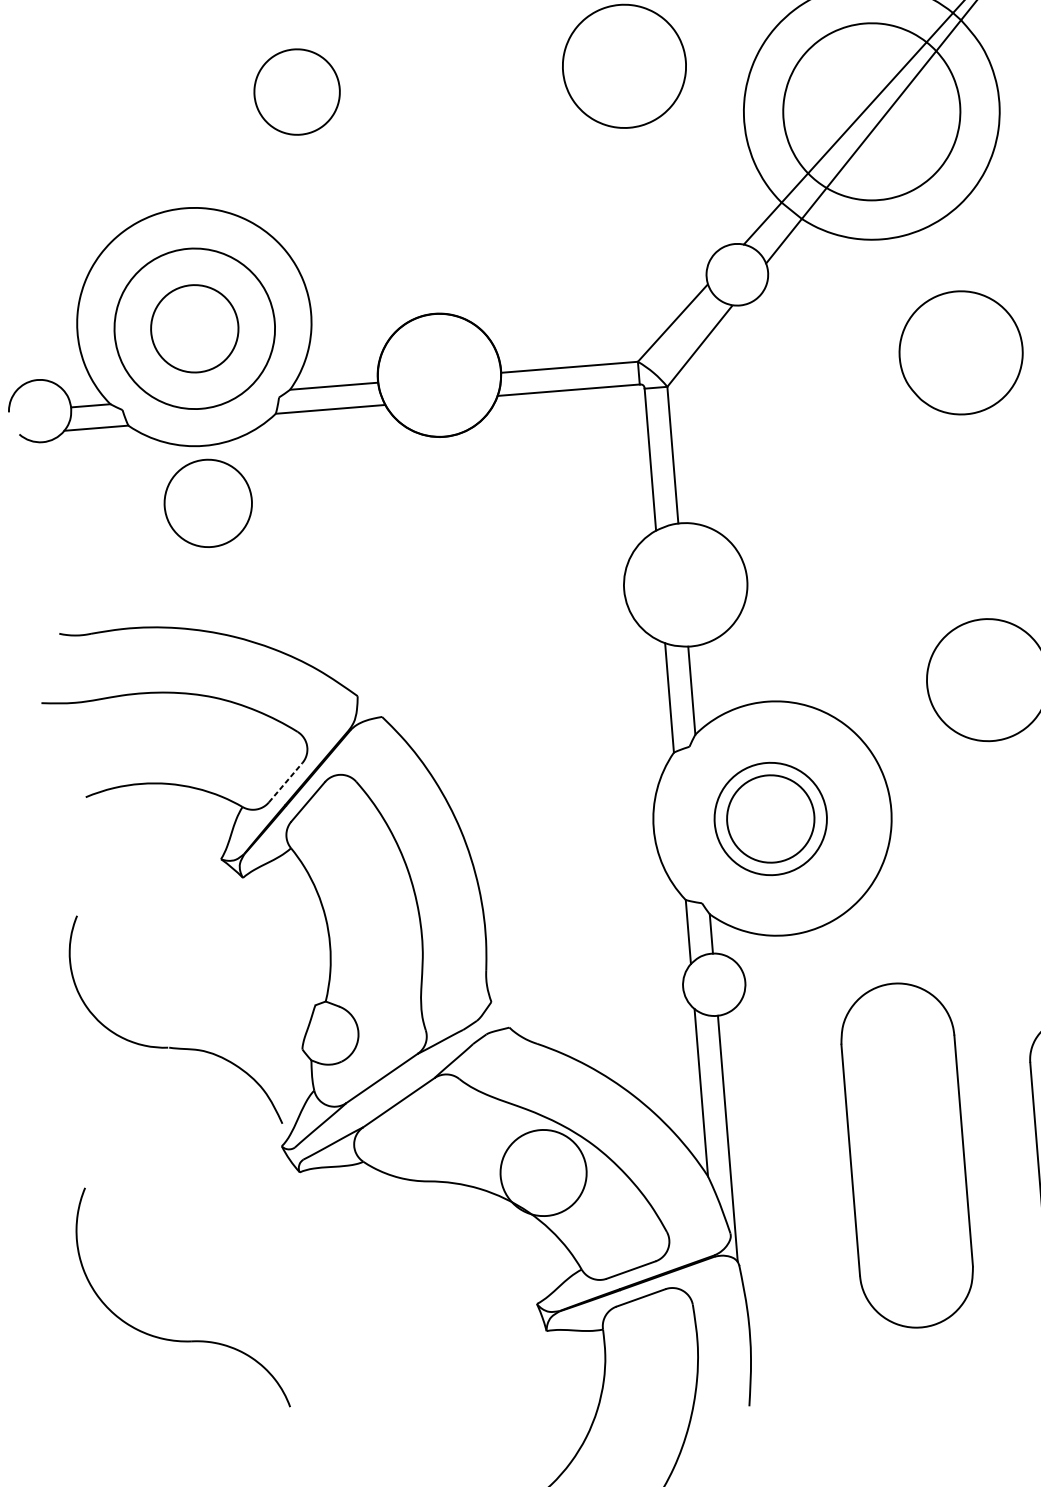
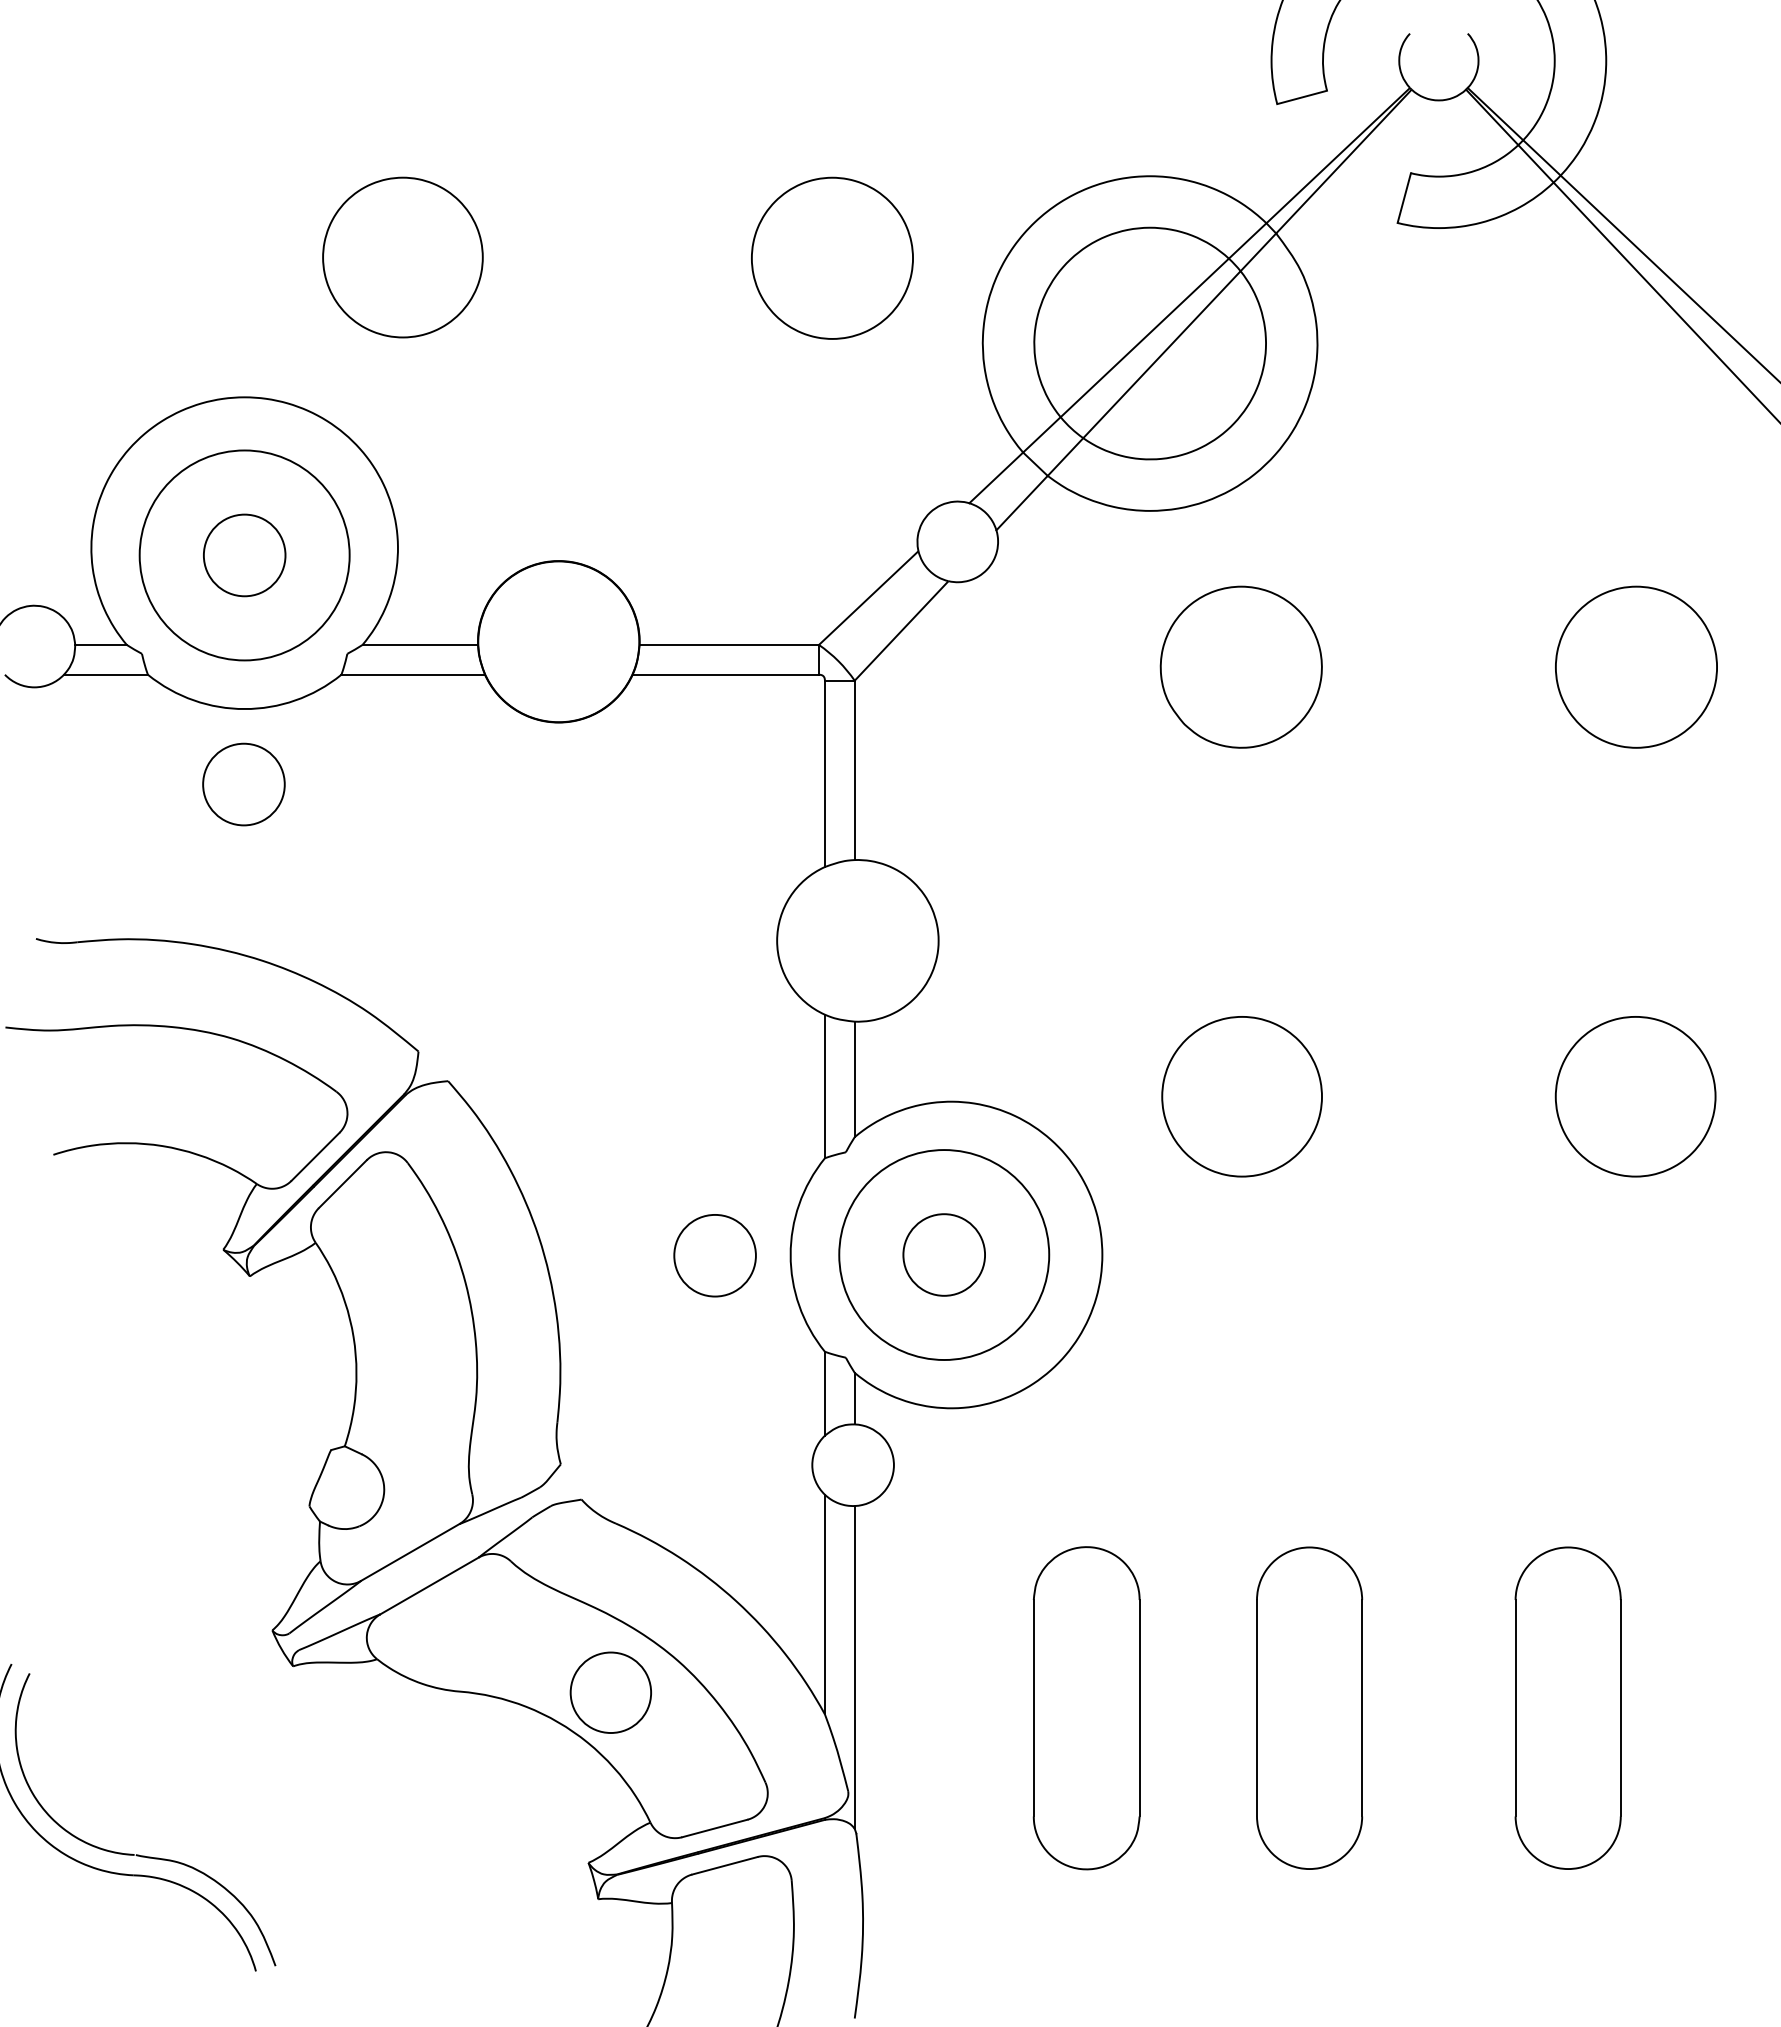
part: (296, 92) -> (402, 257), size x1.43
circle: (194, 328) -> (244, 555), size x0.71
circle: (207, 503) -> (243, 784), size x0.71
line: (285, 782) -> (315, 1156), dashed -> solid
circle: (770, 818) -> (944, 1254), size x0.71
circle: (771, 819) -> (944, 1255), size x1.43
circle: (595, 833) -> (714, 1255), added
part: (171, 1047) -> (139, 1854), moved
part: (906, 1155) -> (1086, 1708), size x0.71
circle: (543, 1172) -> (610, 1692), size x0.71

